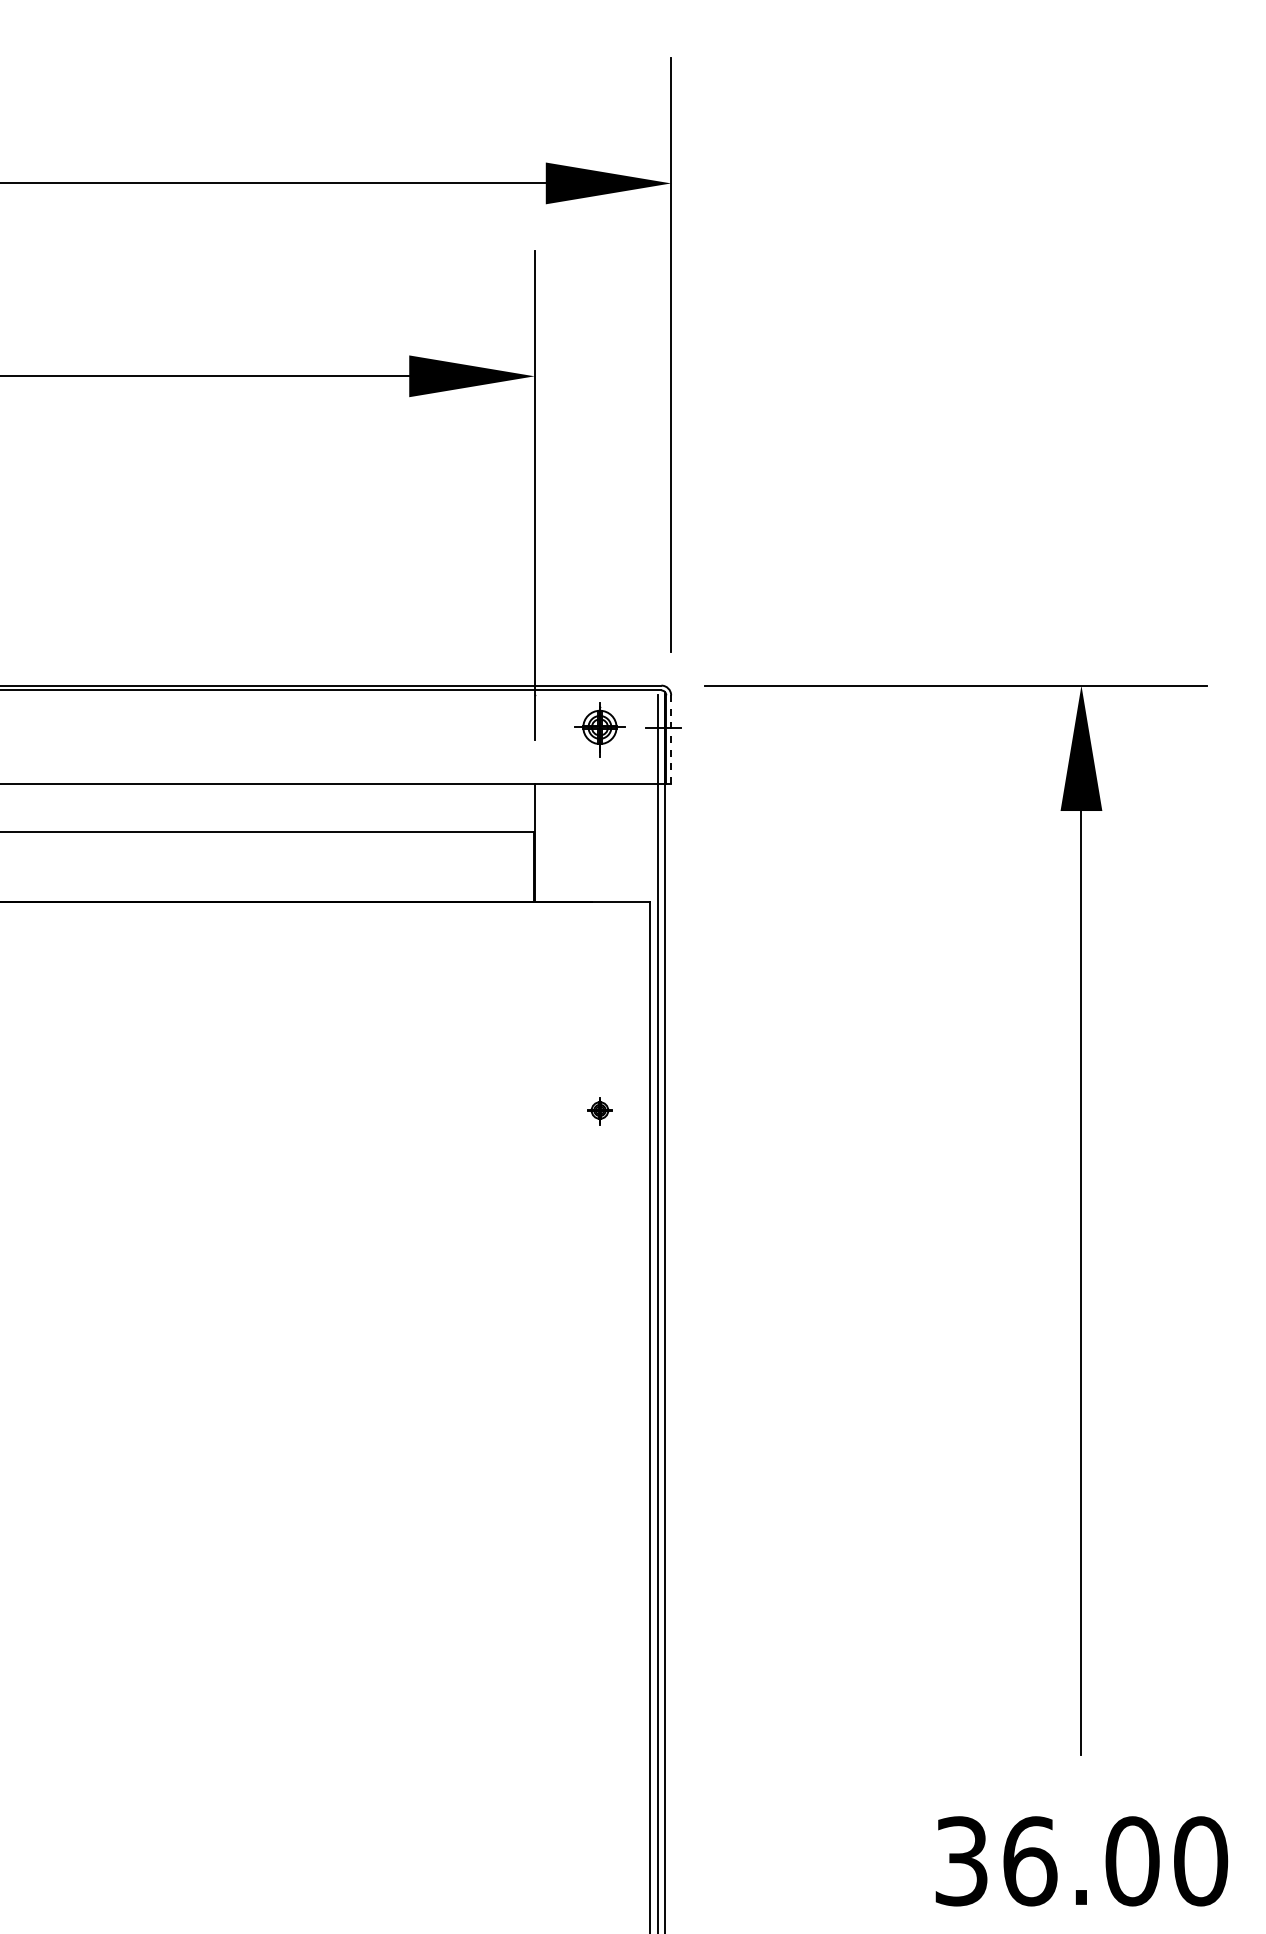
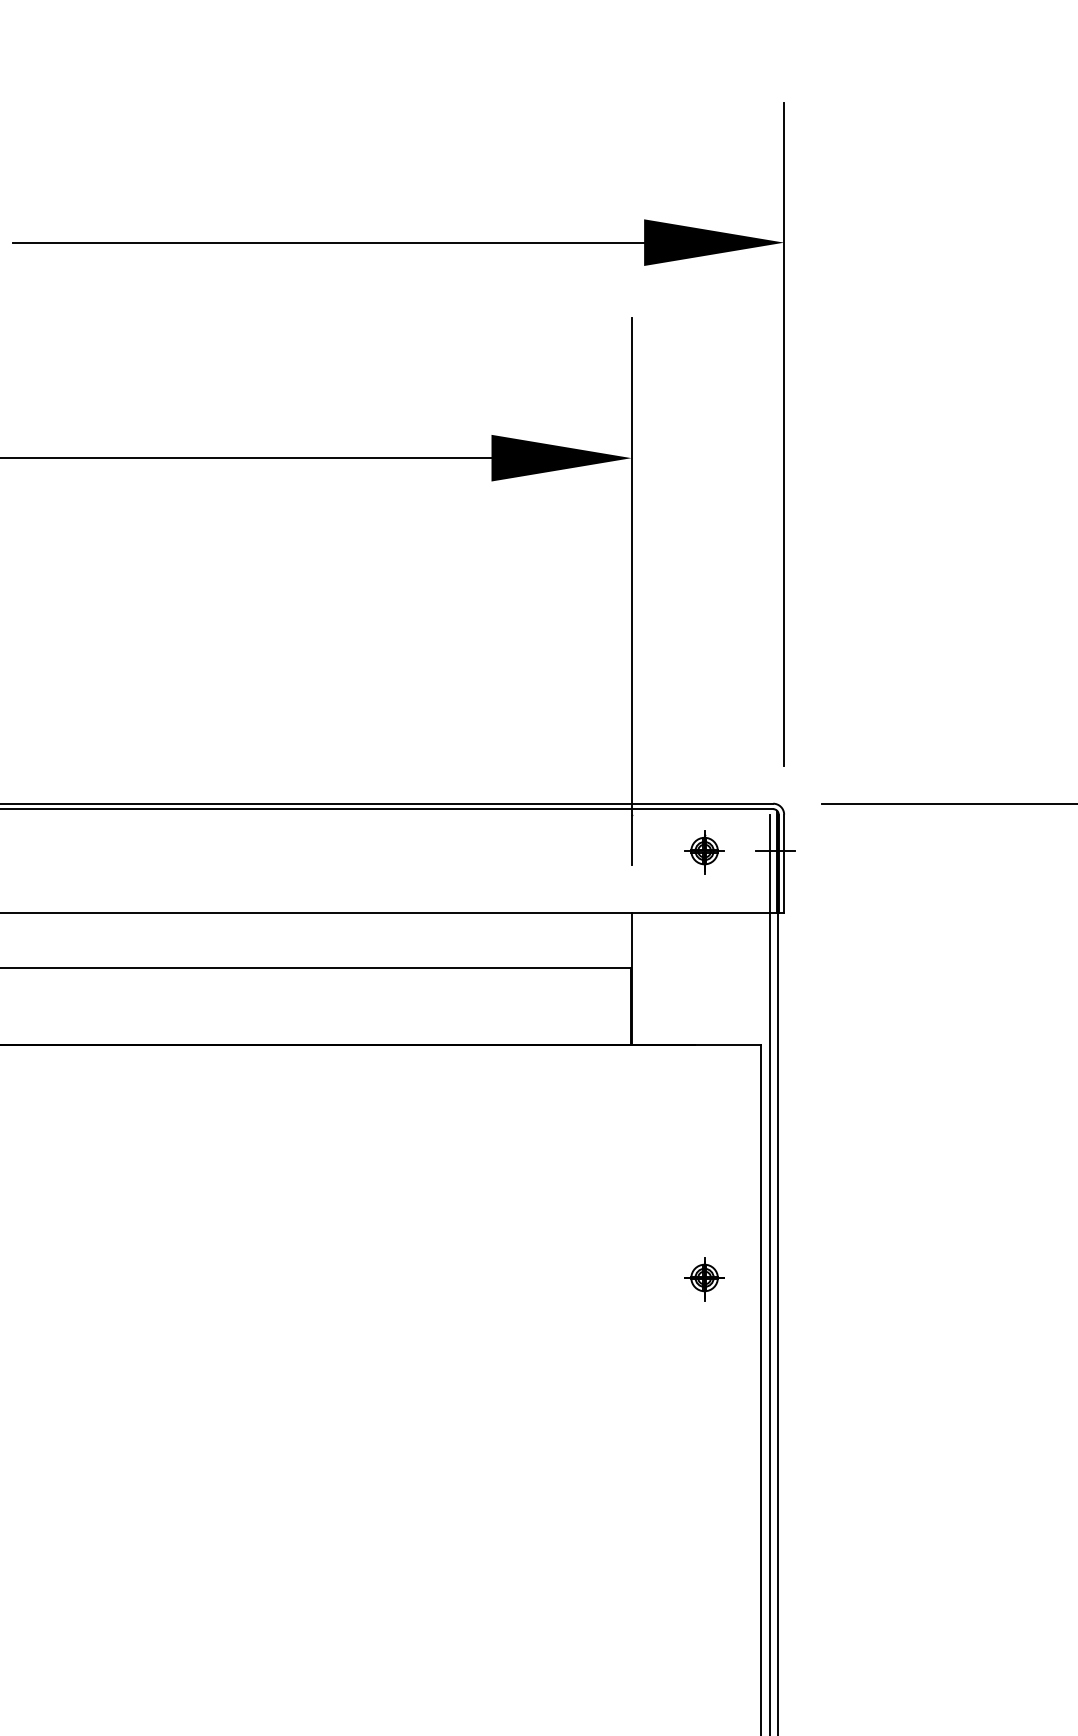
part: (599, 729) -> (704, 852), size x0.71
line: (671, 738) -> (784, 862), dashed -> solid
part: (599, 1111) -> (704, 1279), size x1.43

